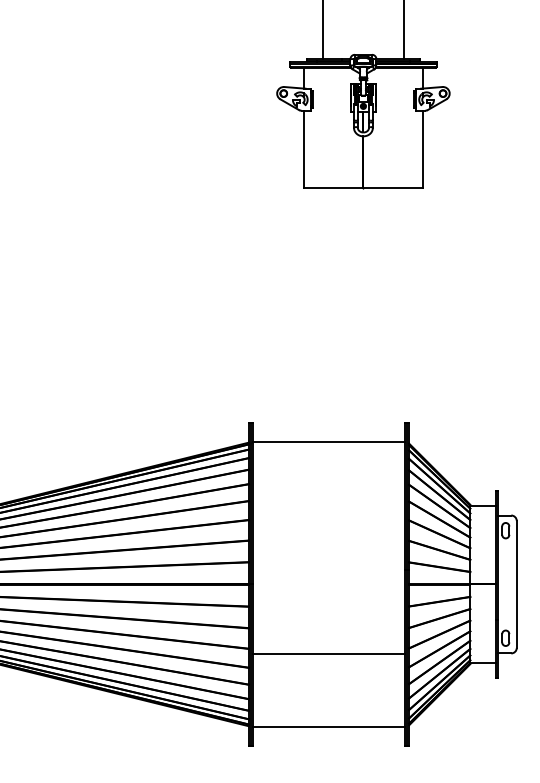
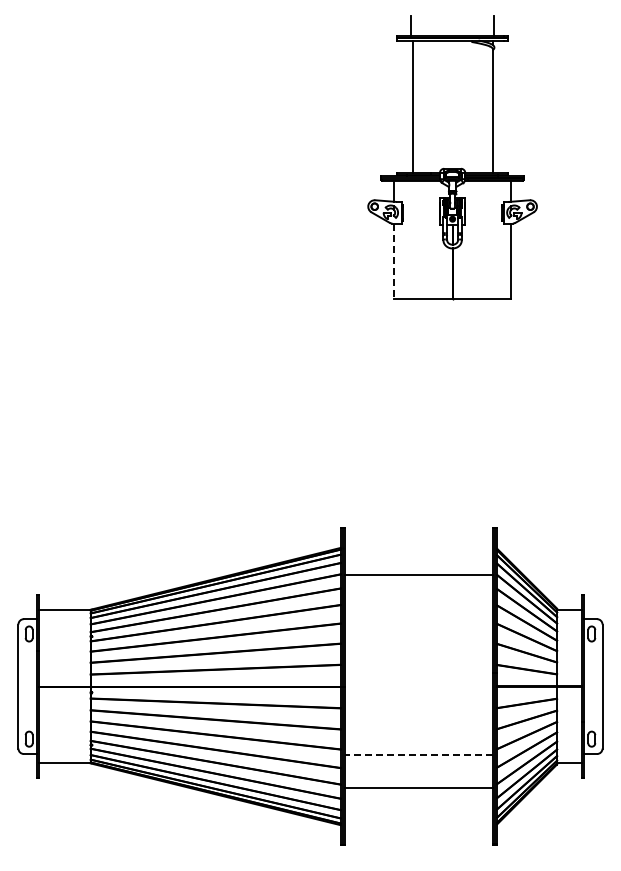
line: (303, 149) -> (394, 261), solid -> dashed
line: (329, 442) -> (419, 575), moved
line: (328, 653) -> (418, 754), solid -> dashed
line: (329, 726) -> (419, 787), moved

